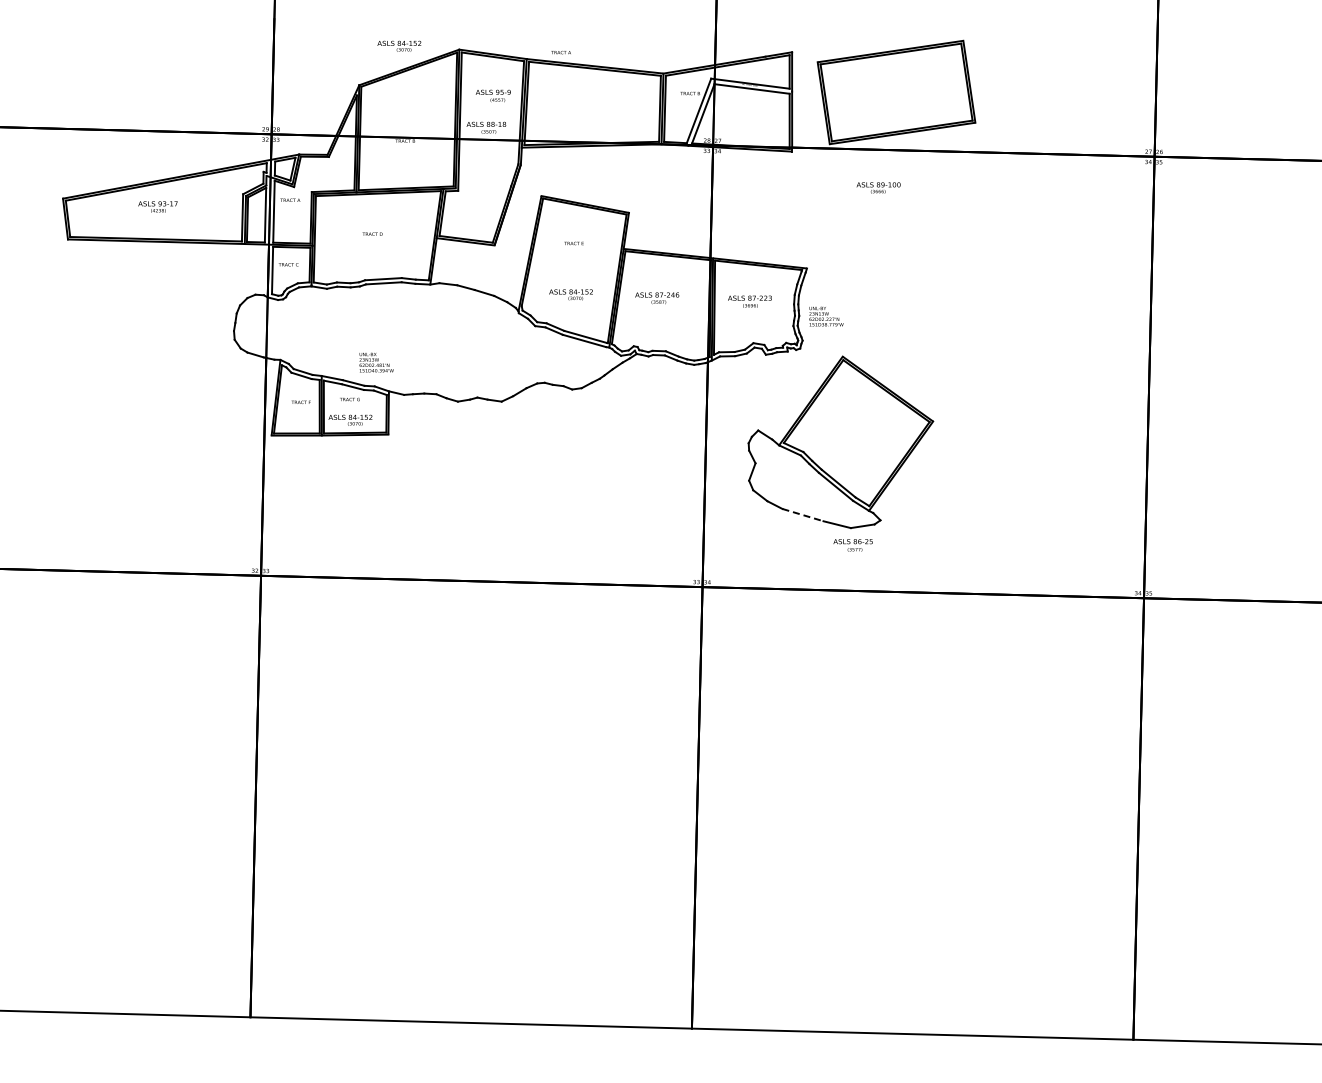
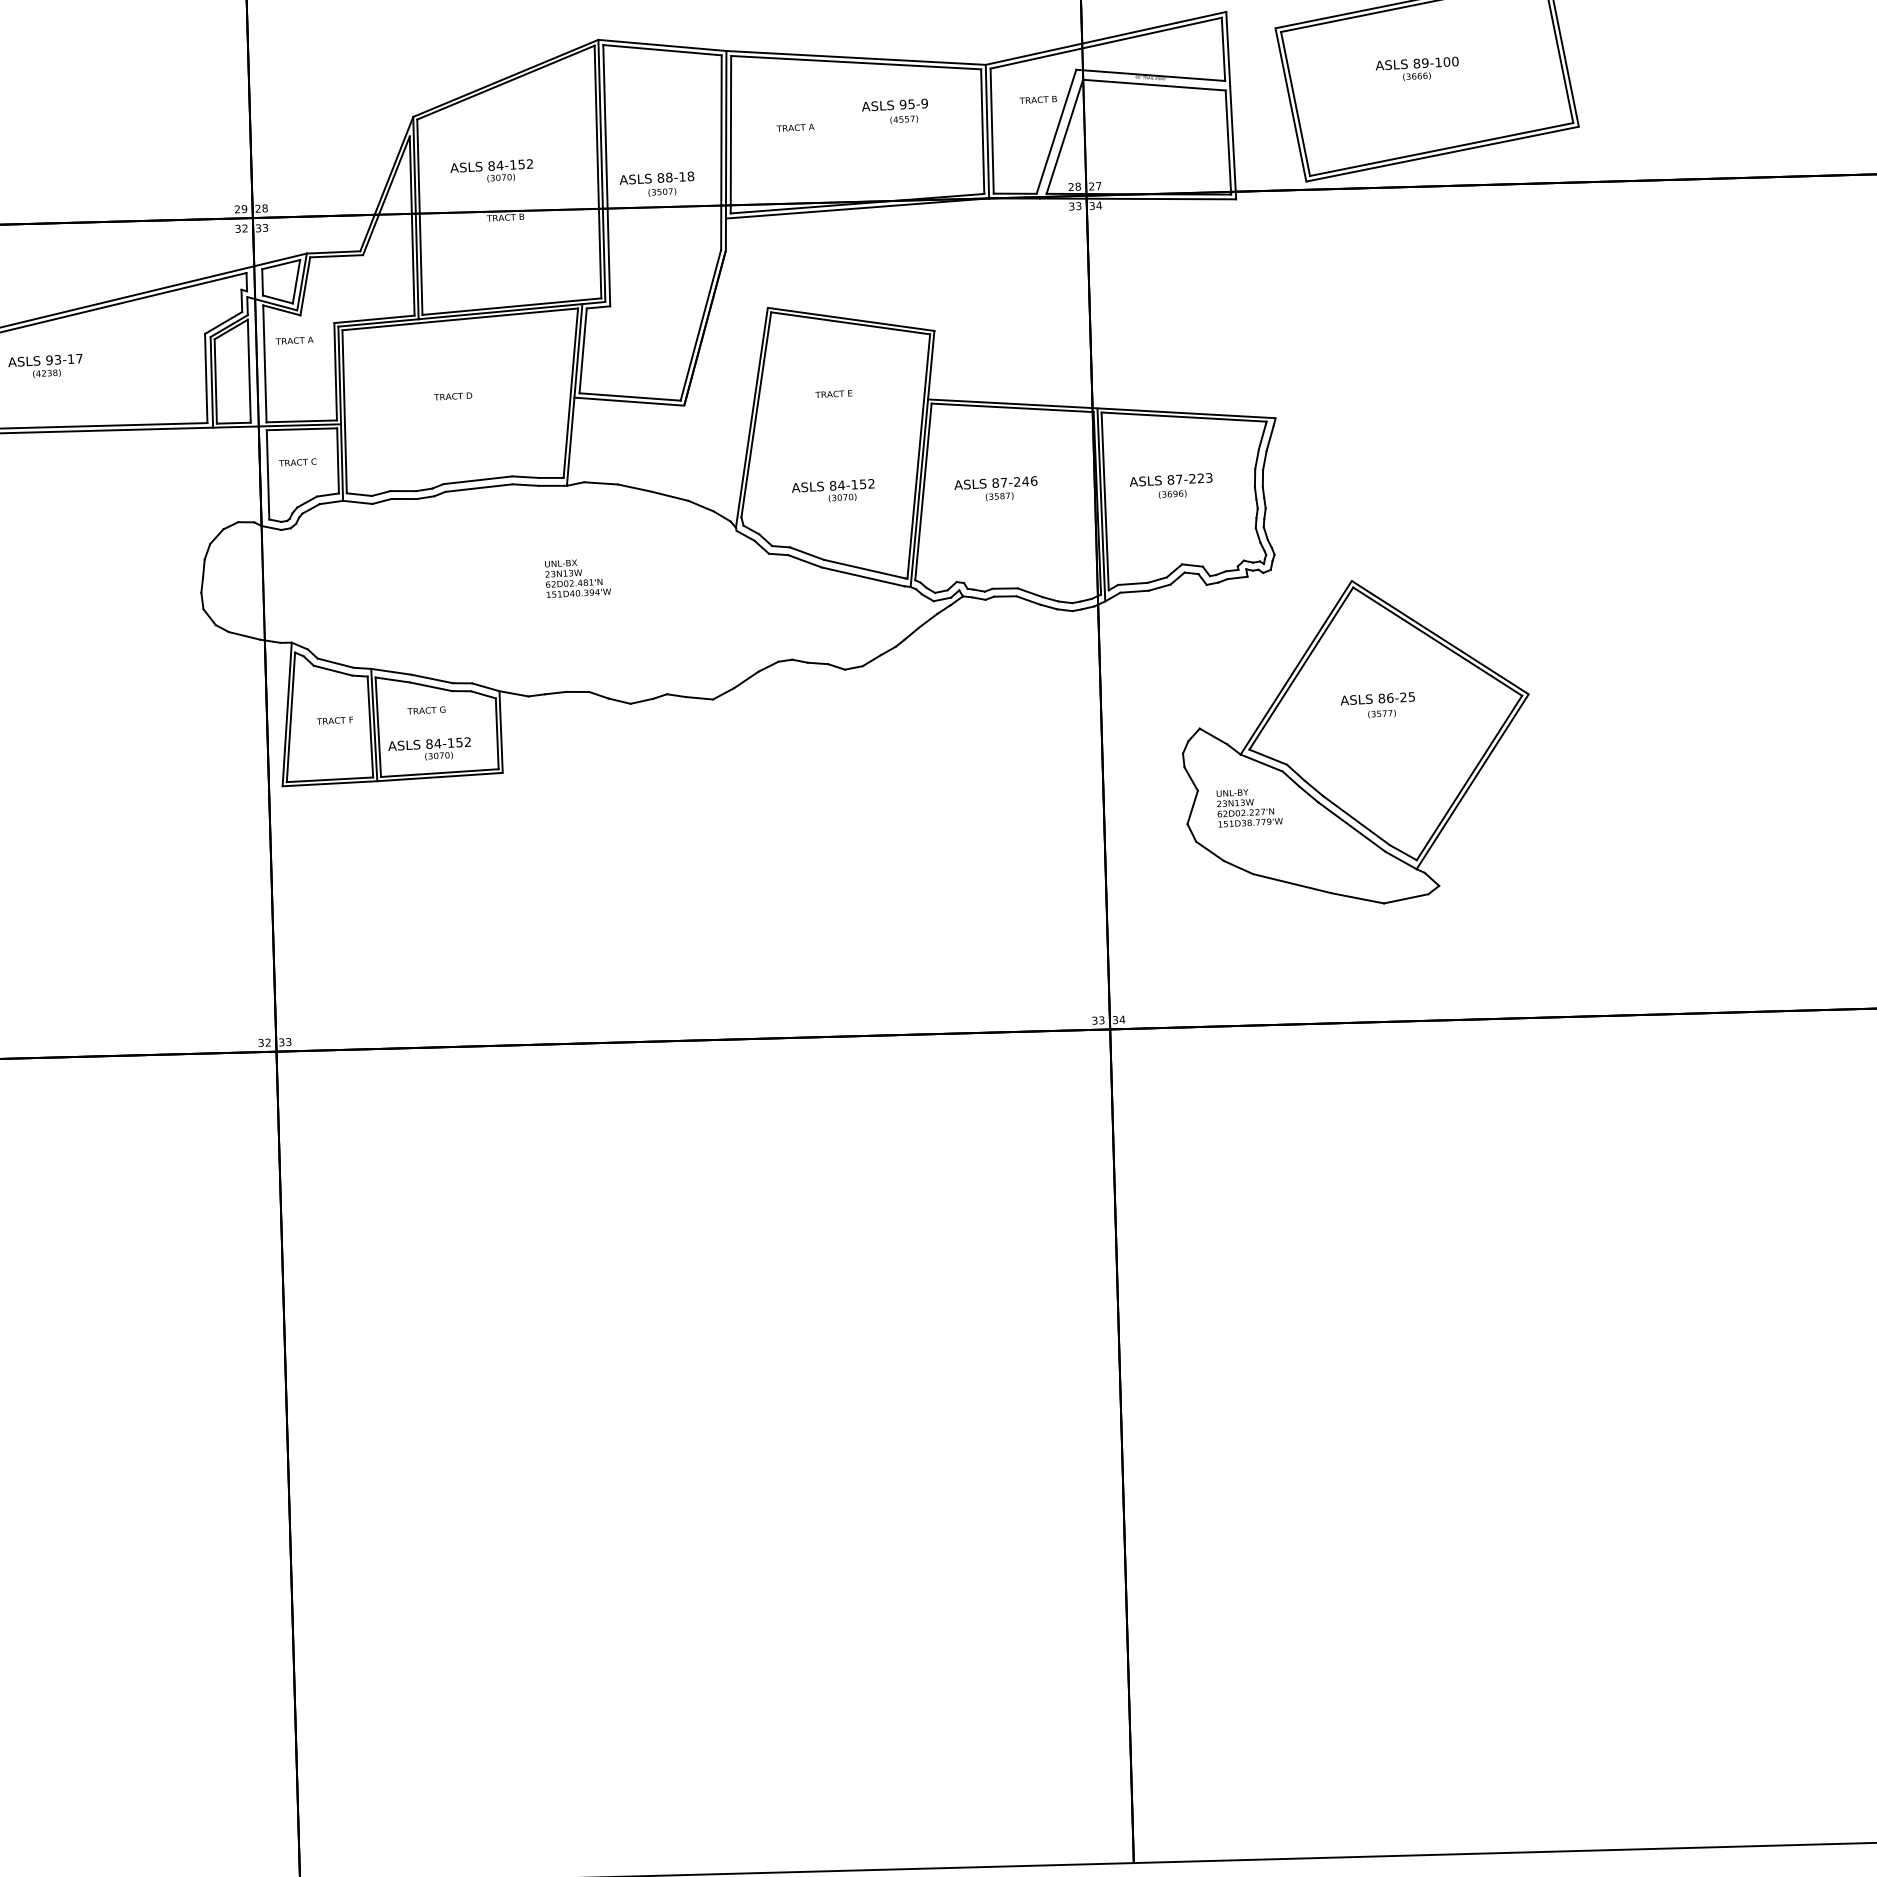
text: (399, 45) -> (492, 169), moved
text: (560, 52) -> (794, 127), moved
text: (492, 95) -> (893, 111), moved
text: (878, 187) -> (1417, 68), moved
text: (826, 316) -> (1249, 807), moved
text: (376, 362) -> (577, 577), moved
line: (803, 515) -> (1293, 884), dashed -> solid
text: (852, 545) -> (1376, 706), moved

